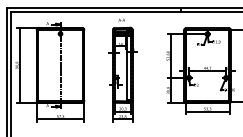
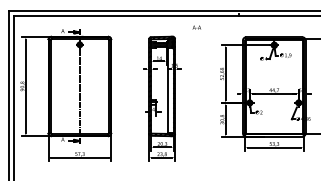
text: (121, 20) -> (196, 27), moved

